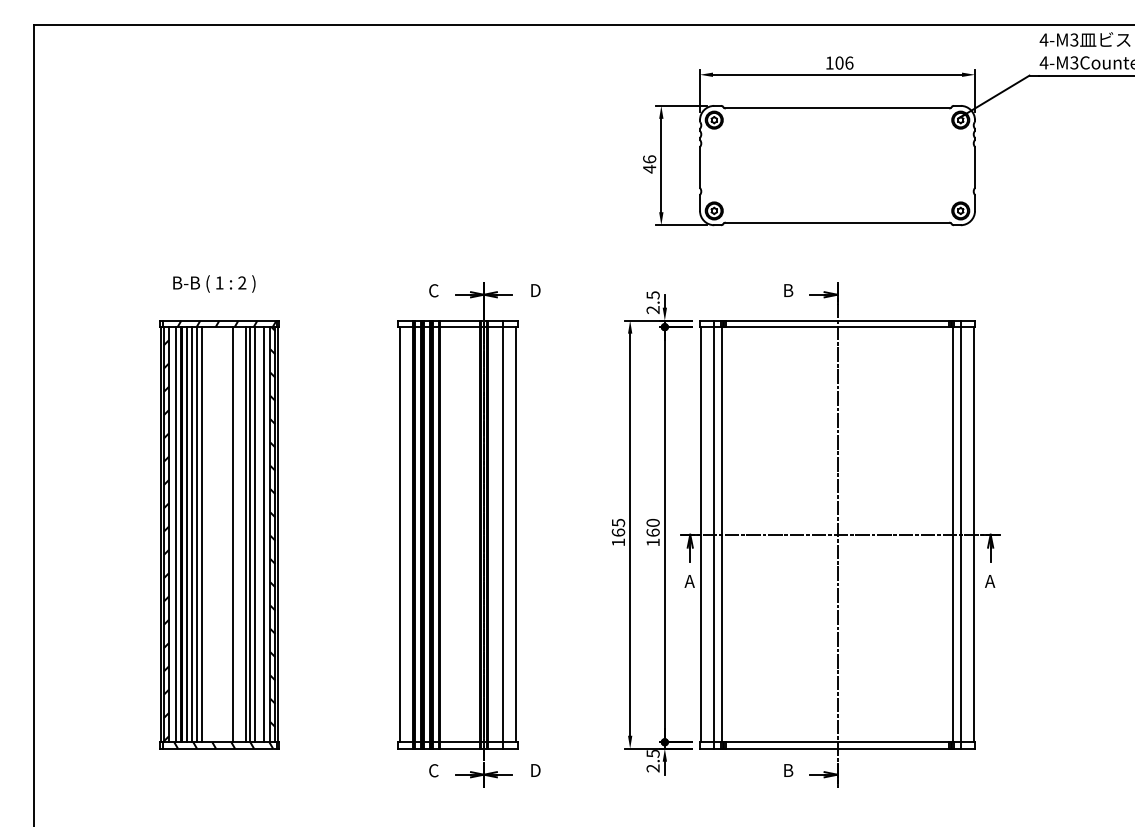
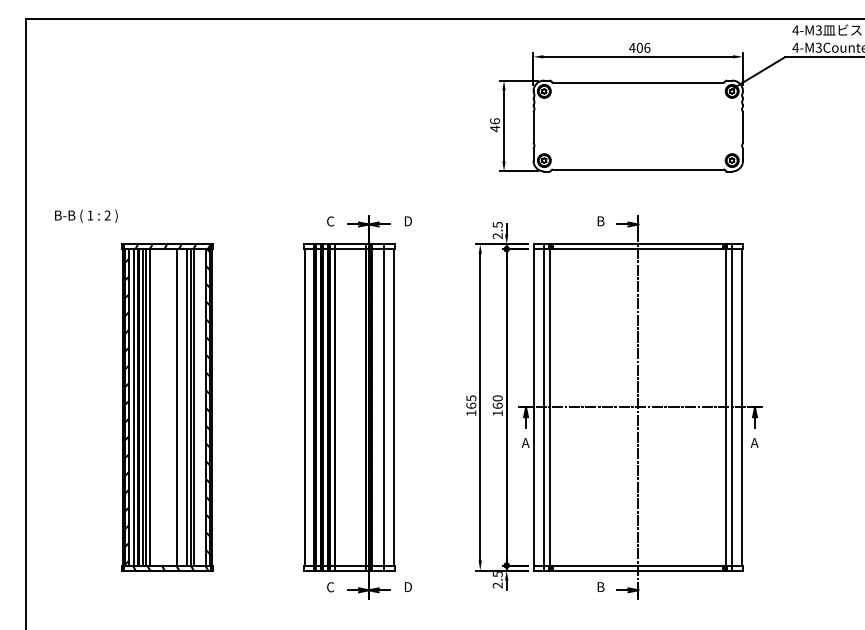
text: (829, 62) -> (632, 47), 106 -> 406
text: (214, 282) -> (86, 215), moved
line: (201, 534) -> (153, 407), removed
line: (264, 534) -> (201, 407), removed

